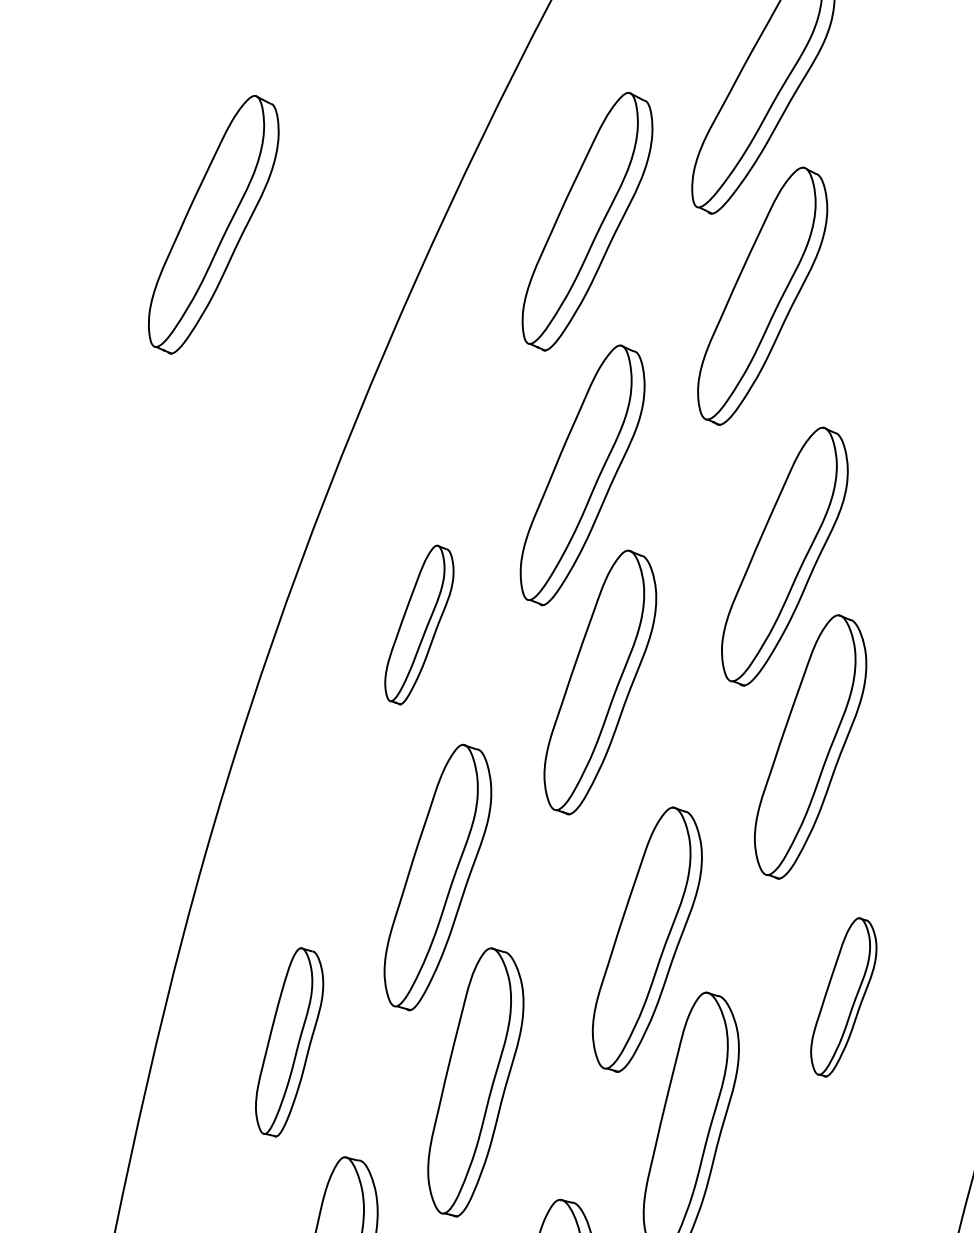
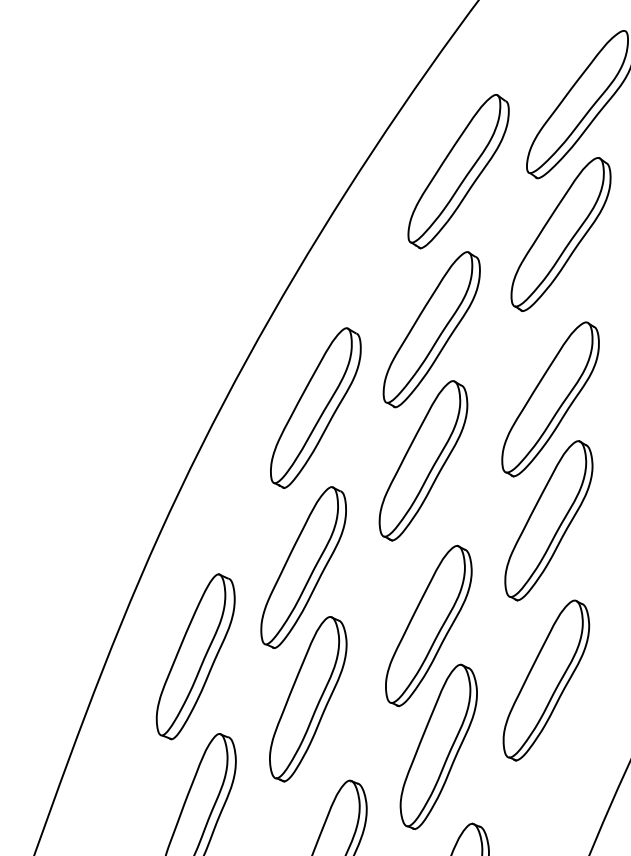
part: (213, 224) -> (224, 138), removed
part: (418, 624) -> (315, 407), size x1.67
part: (843, 997) -> (546, 680), size x1.67
part: (288, 1041) -> (195, 656), size x1.43

